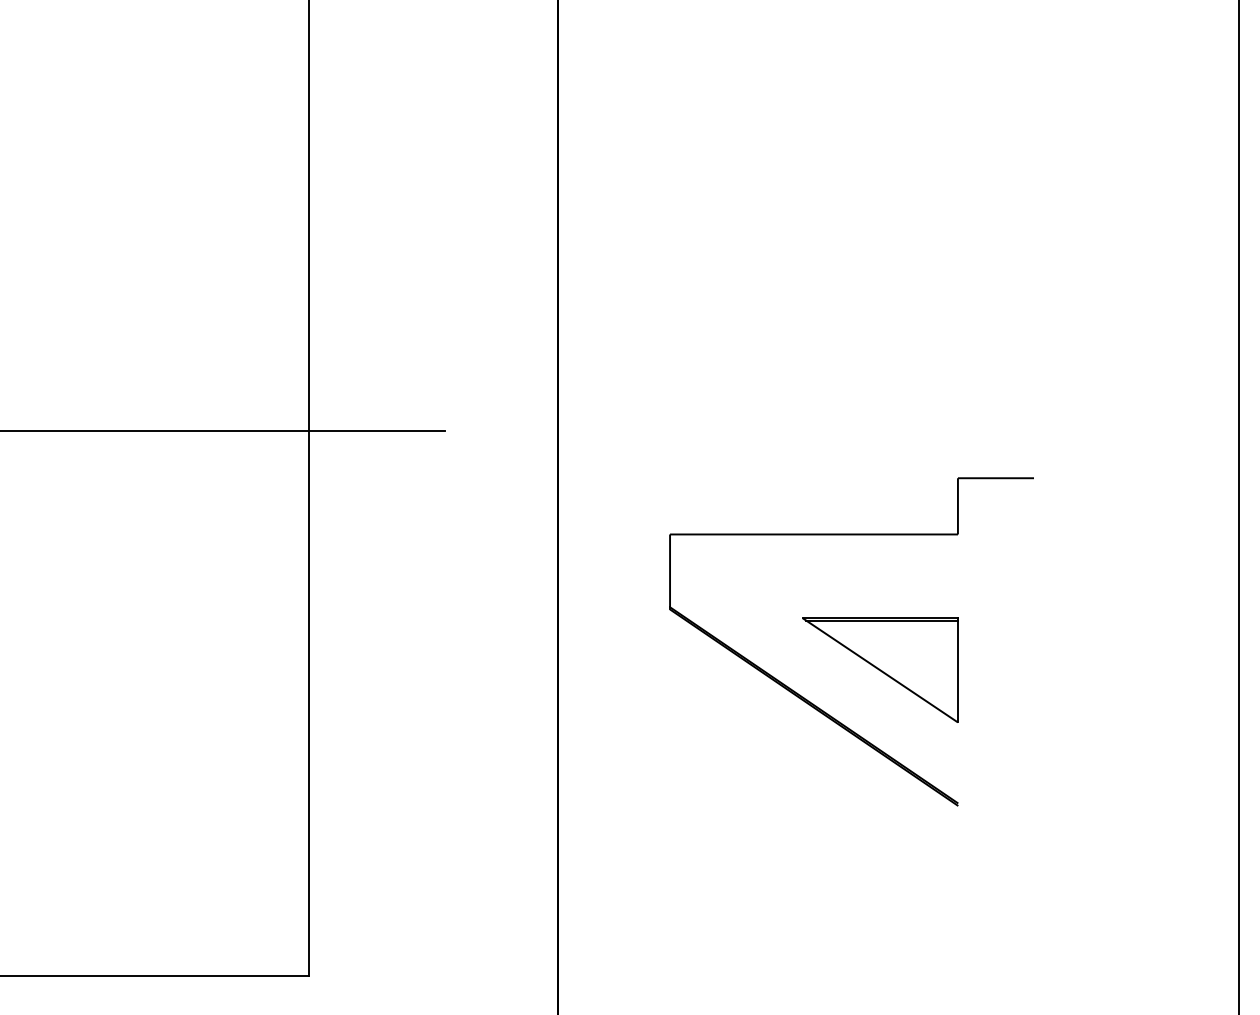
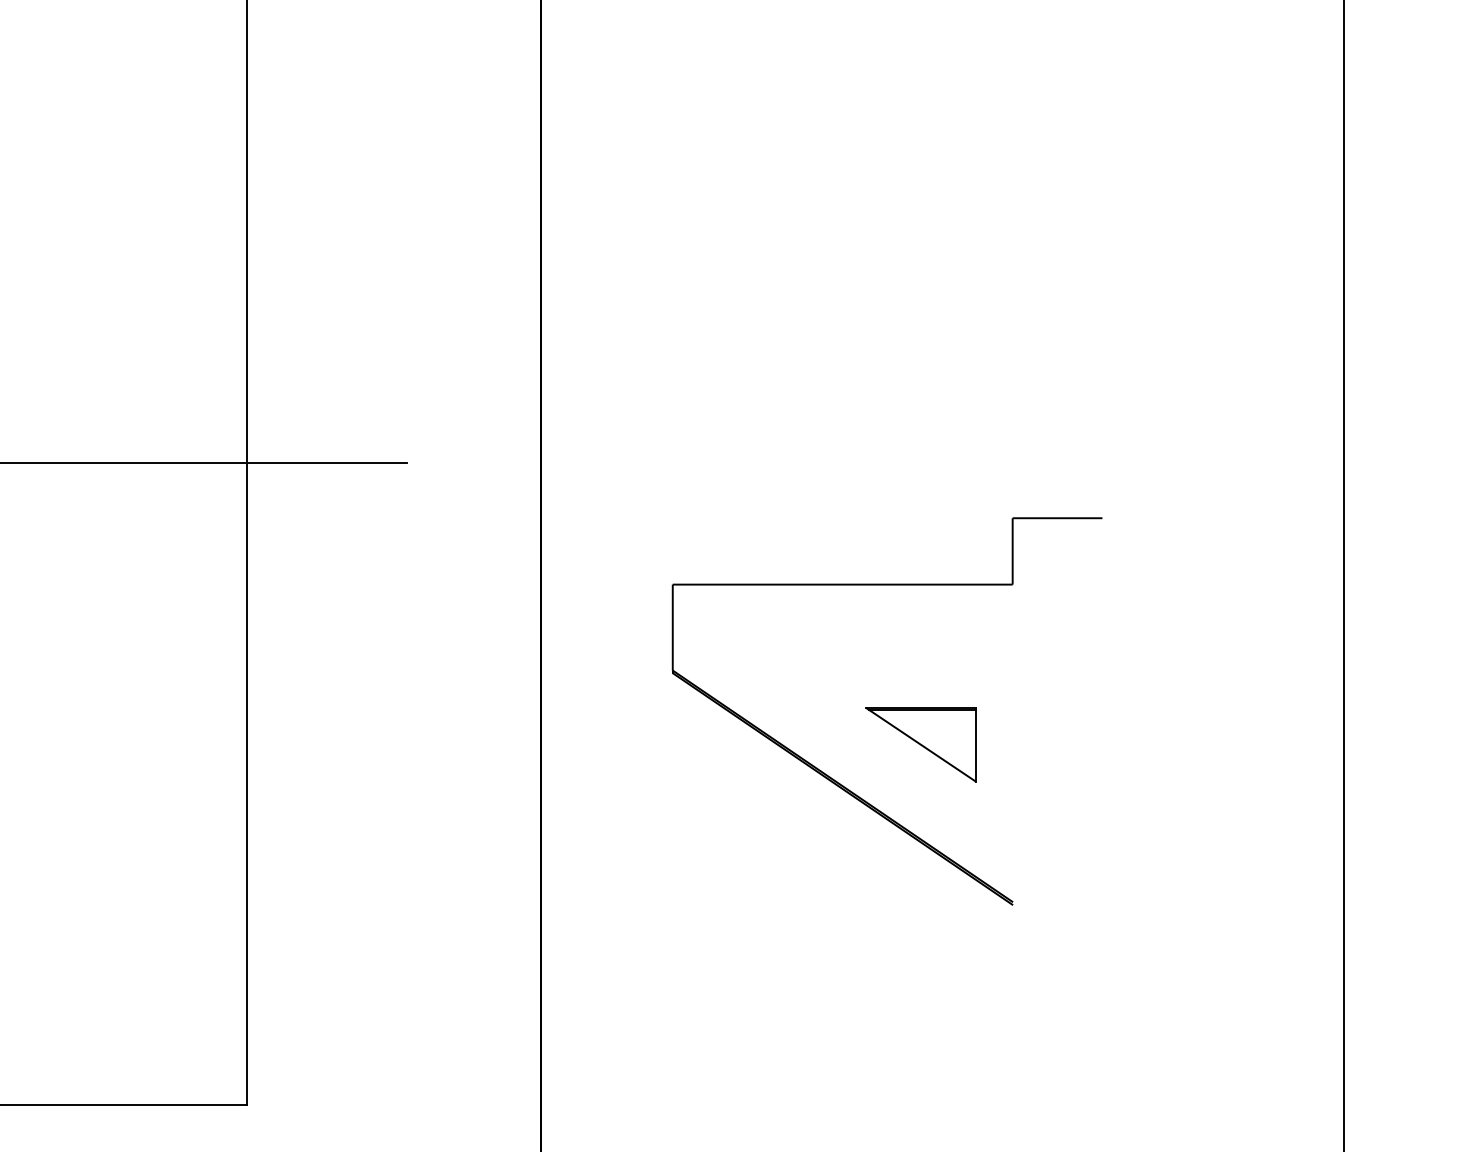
part: (880, 669) -> (921, 744), size x0.6

